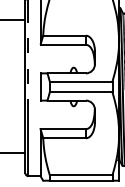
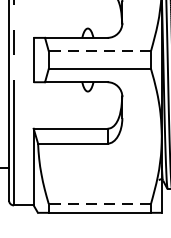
line: (80, 81) -> (98, 51), solid -> dashed
line: (80, 175) -> (98, 204), solid -> dashed

